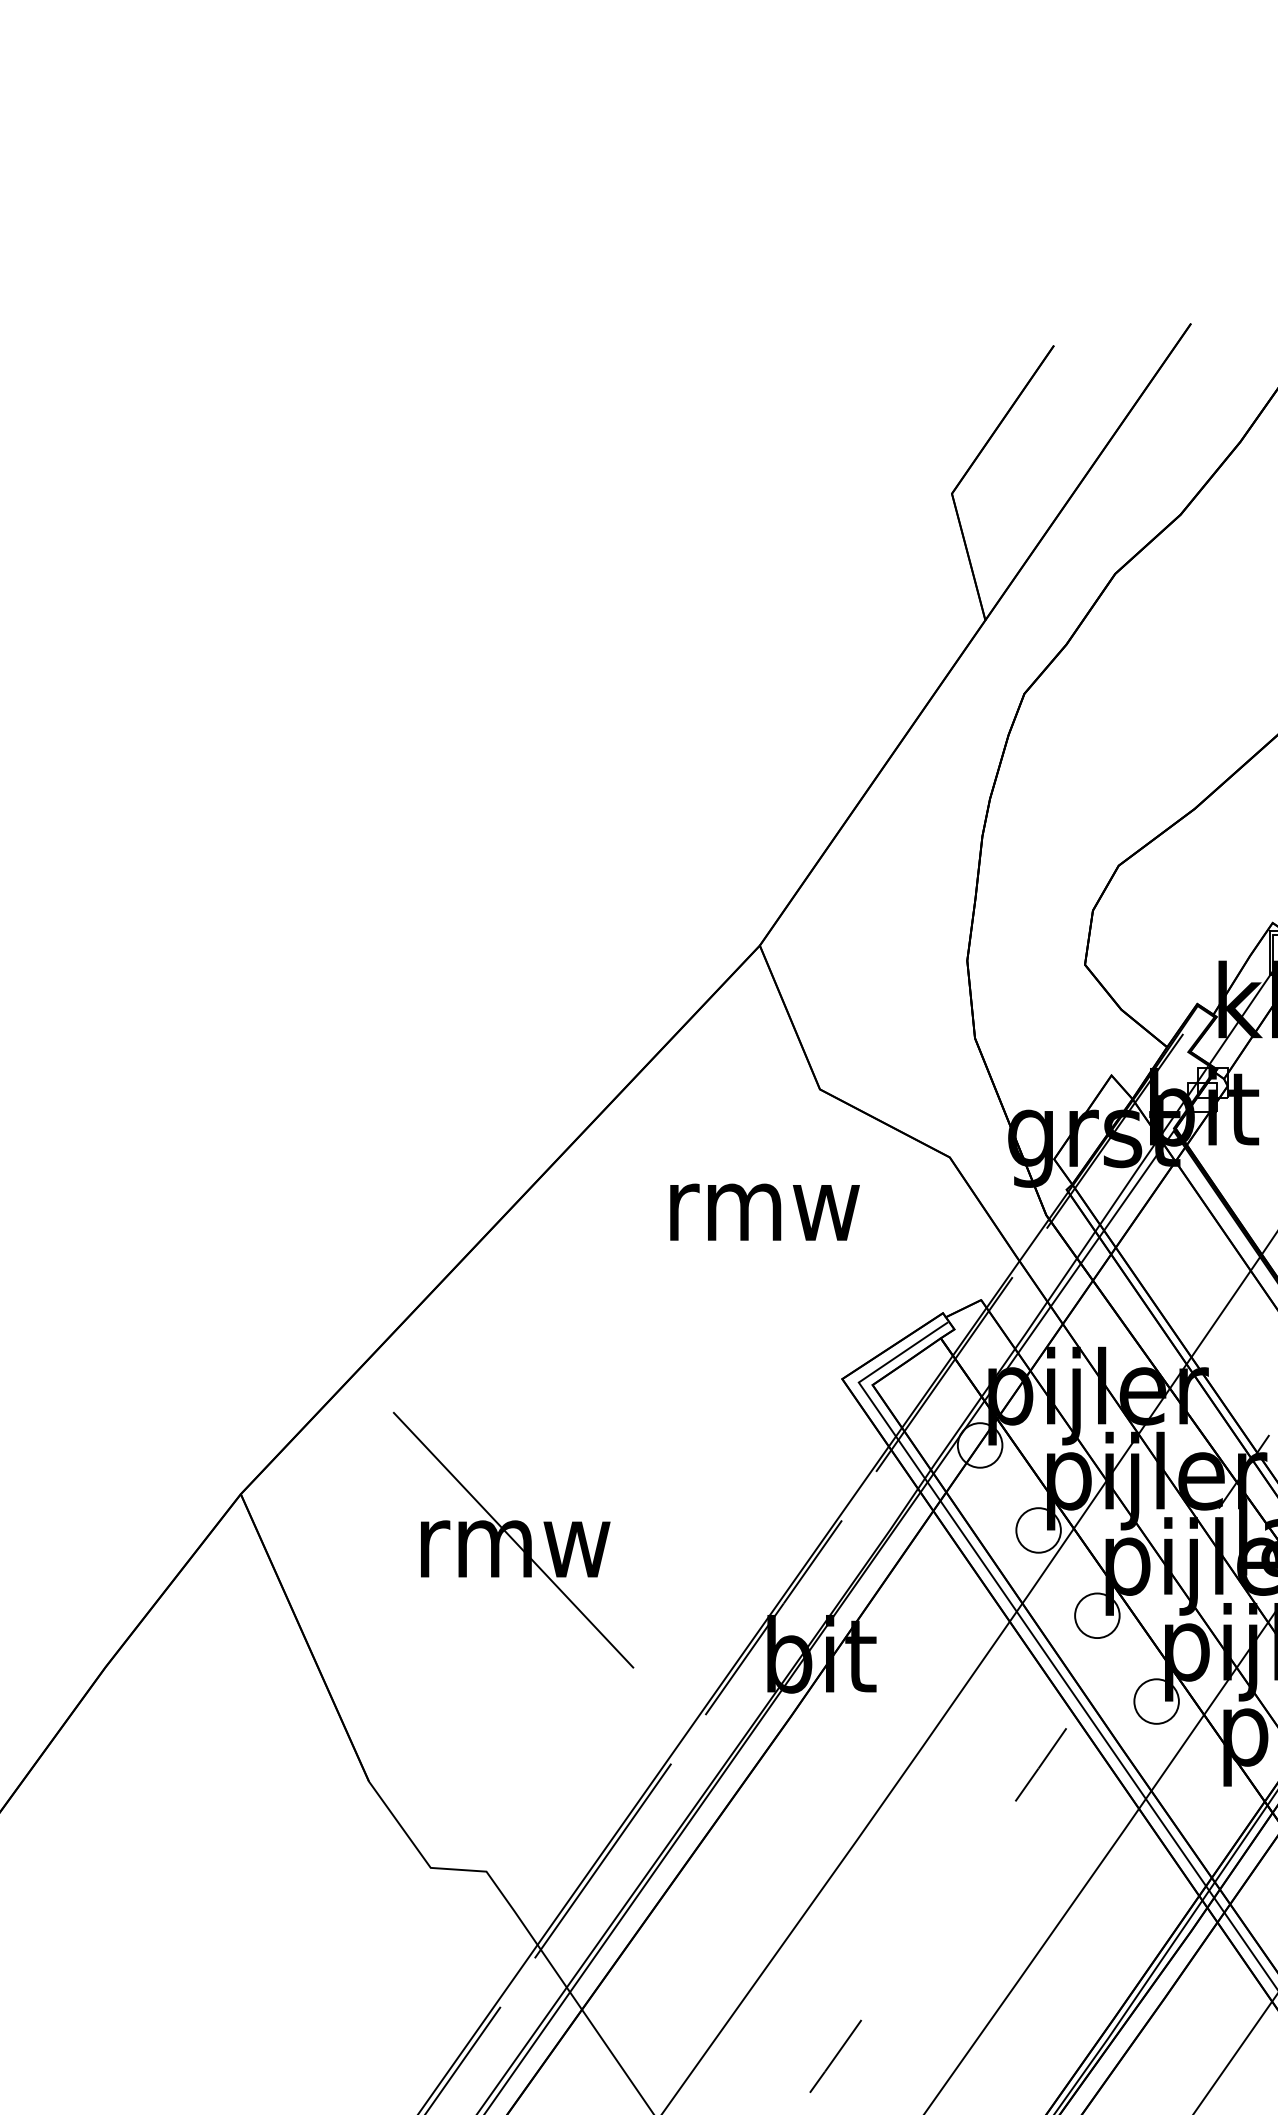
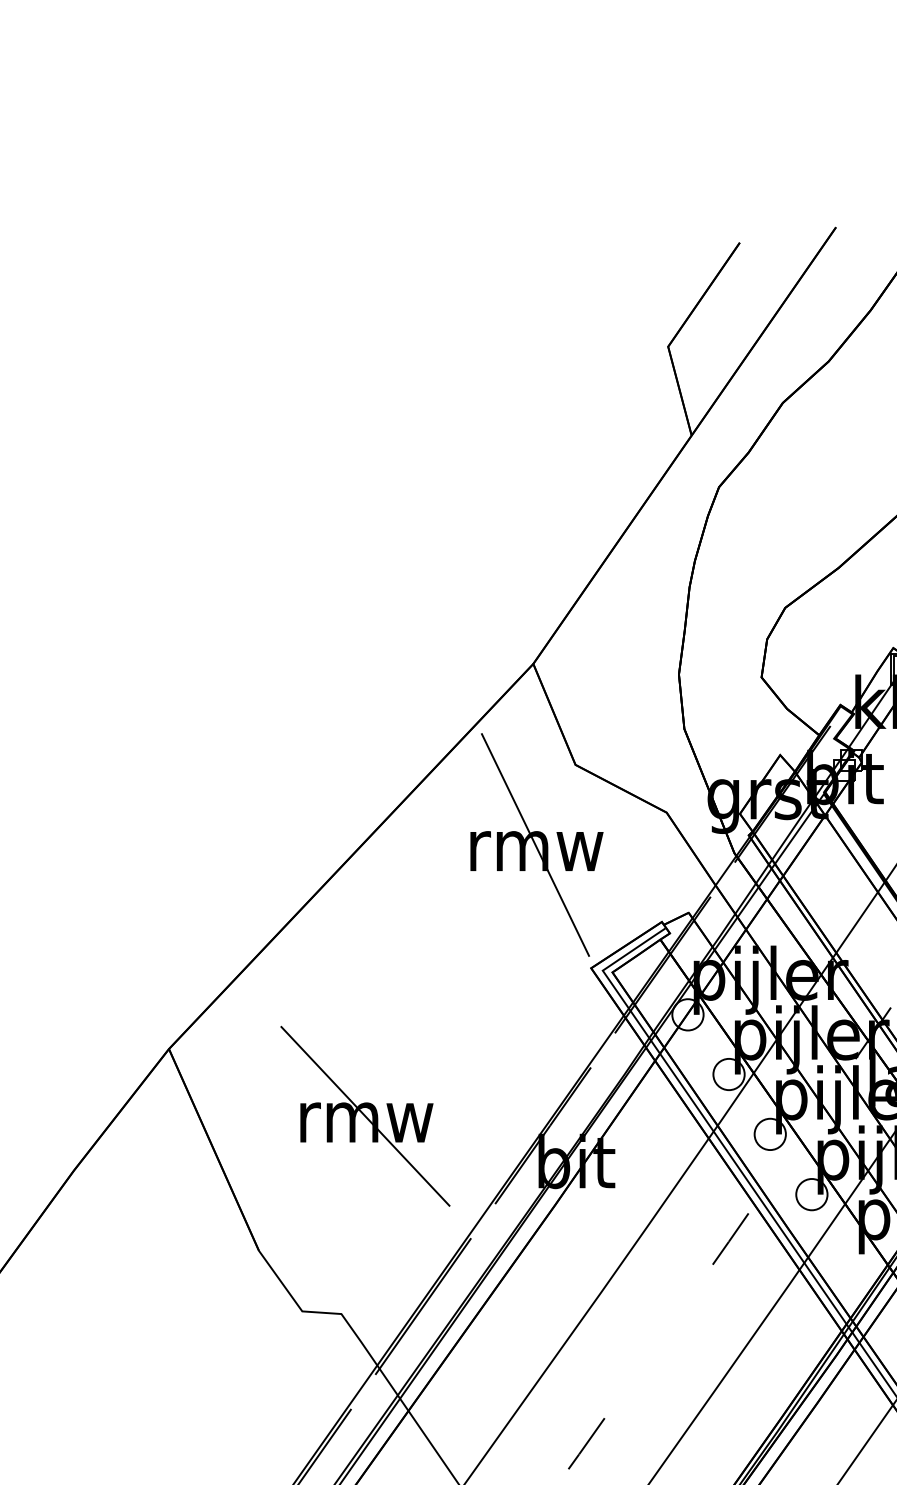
line: (762, 1202) -> (535, 844), added
part: (513, 1538) -> (365, 1115), moved

